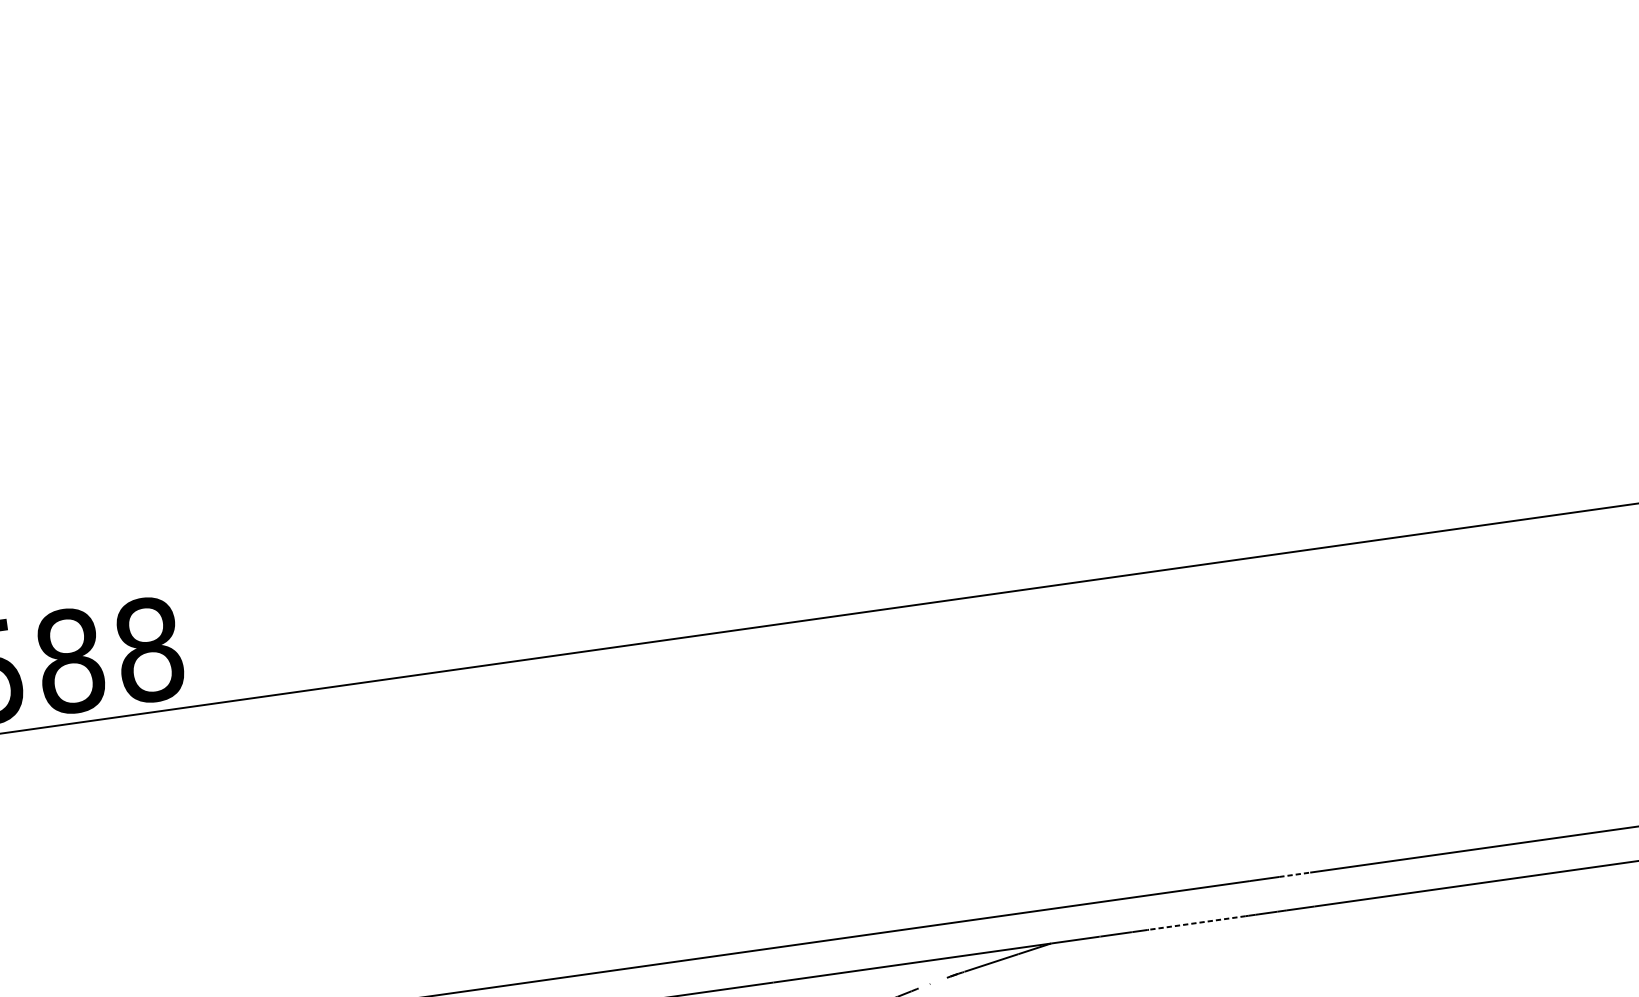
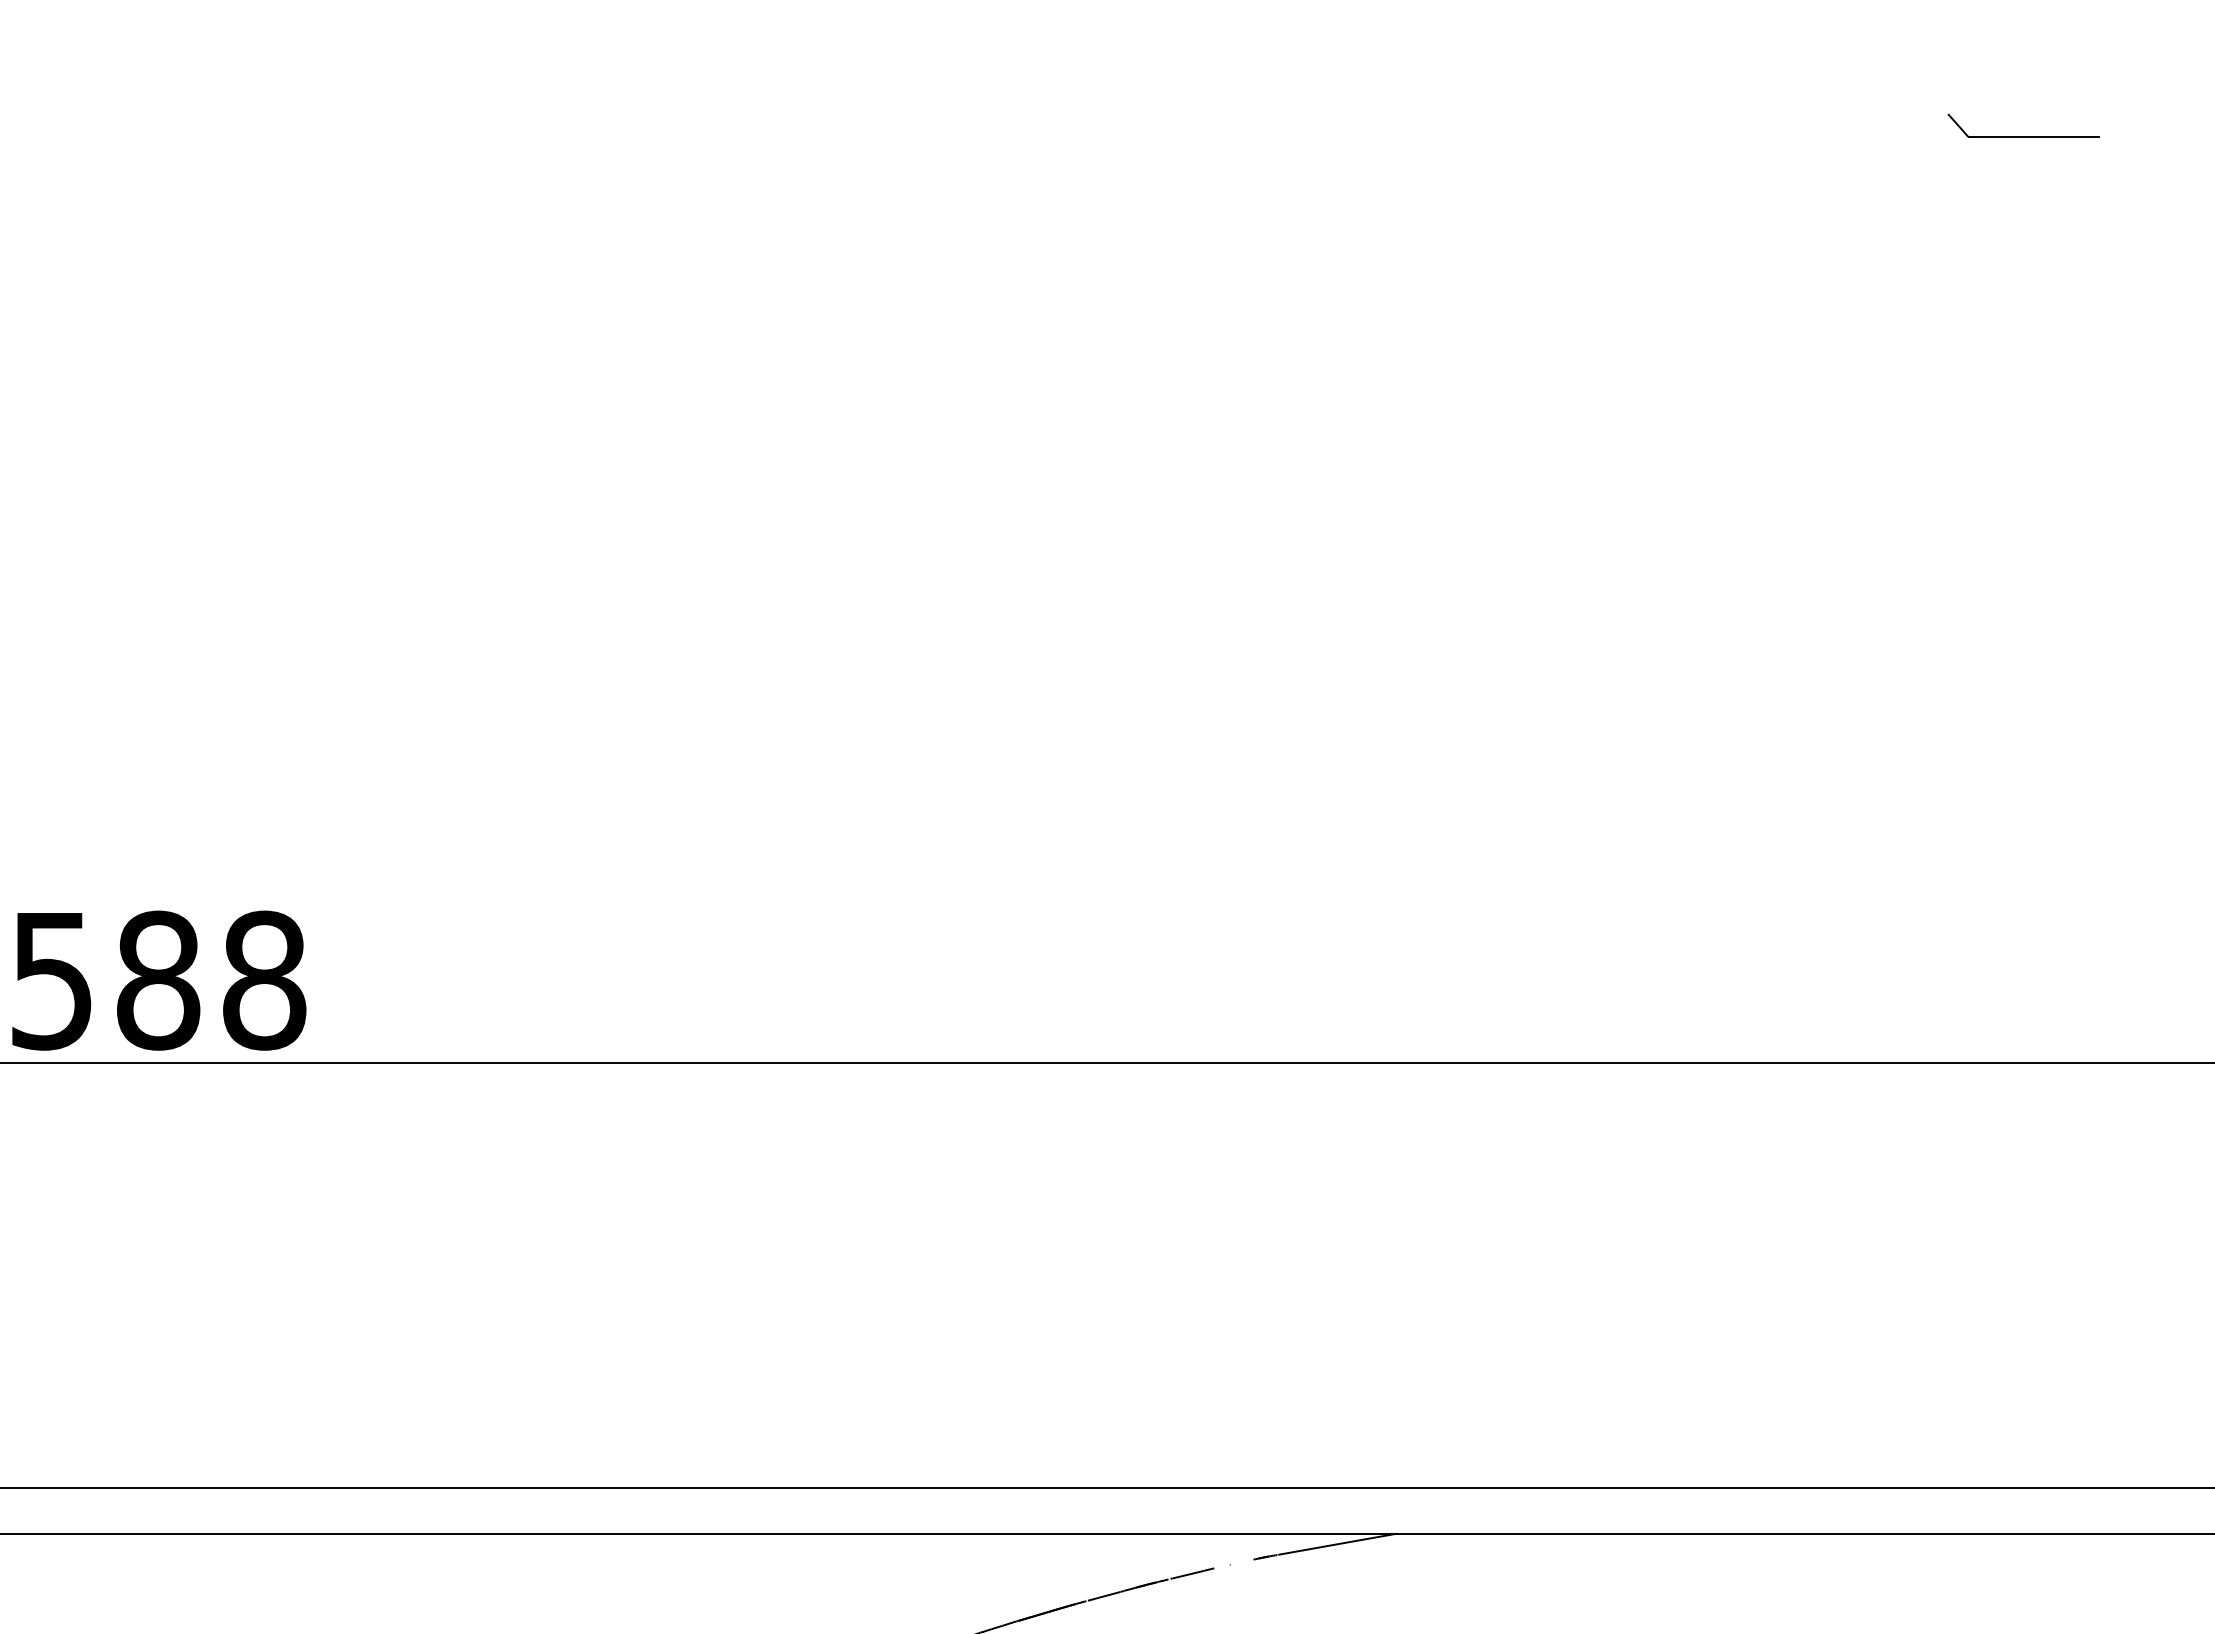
line: (1294, 874) -> (1730, 1488), dashed -> solid
line: (1197, 922) -> (1593, 1533), dashed -> solid

